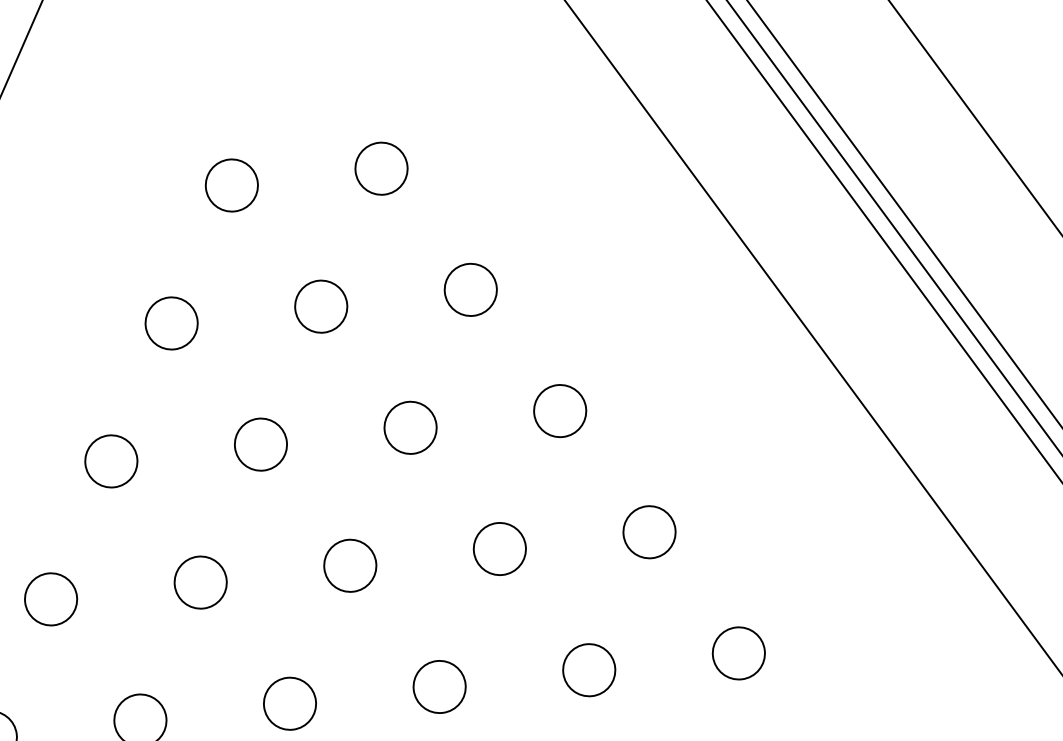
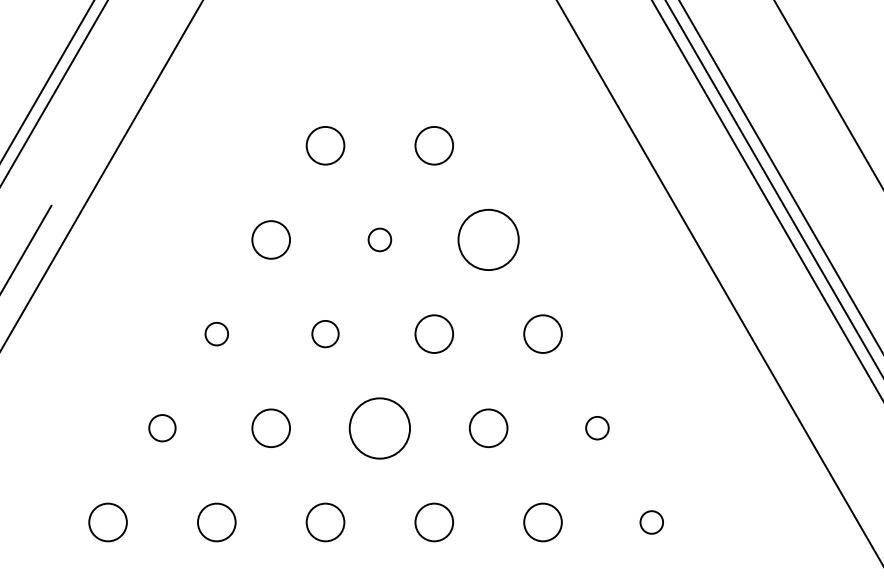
circle: (470, 289) -> (488, 239), size x1.6
circle: (320, 306) -> (379, 239), size x0.6
circle: (260, 443) -> (325, 333), size x0.7
circle: (110, 460) -> (216, 333), size x0.6
circle: (649, 531) -> (597, 427), size x0.6
circle: (349, 564) -> (379, 427), size x1.6
circle: (51, 598) -> (162, 427), size x0.7
circle: (738, 653) -> (651, 522), size x0.6

